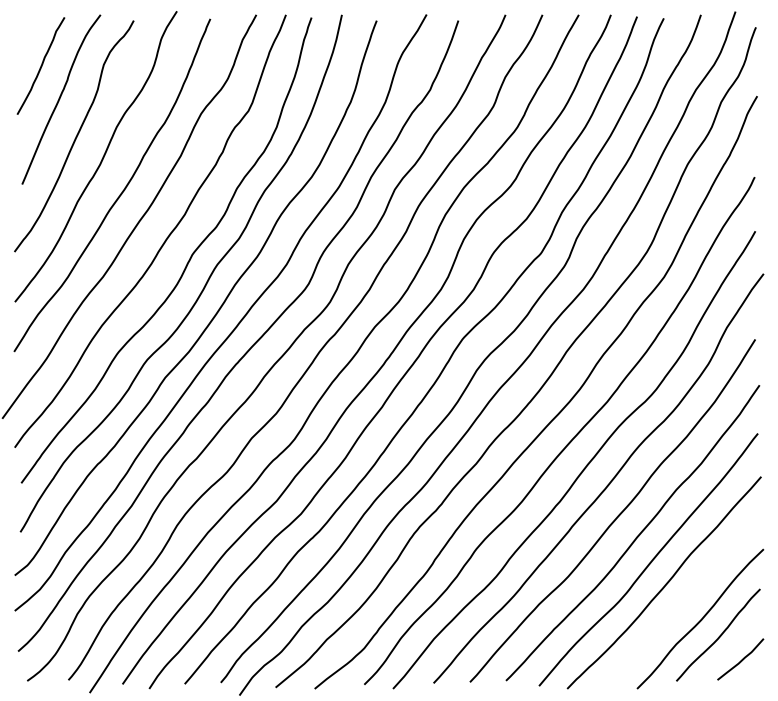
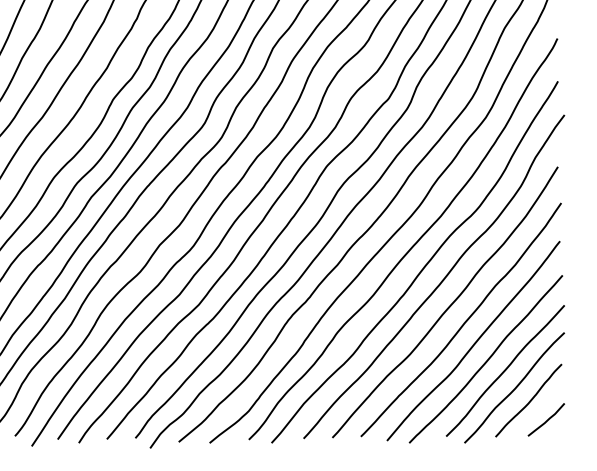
curve: (688, 597) -> (505, 370), added

